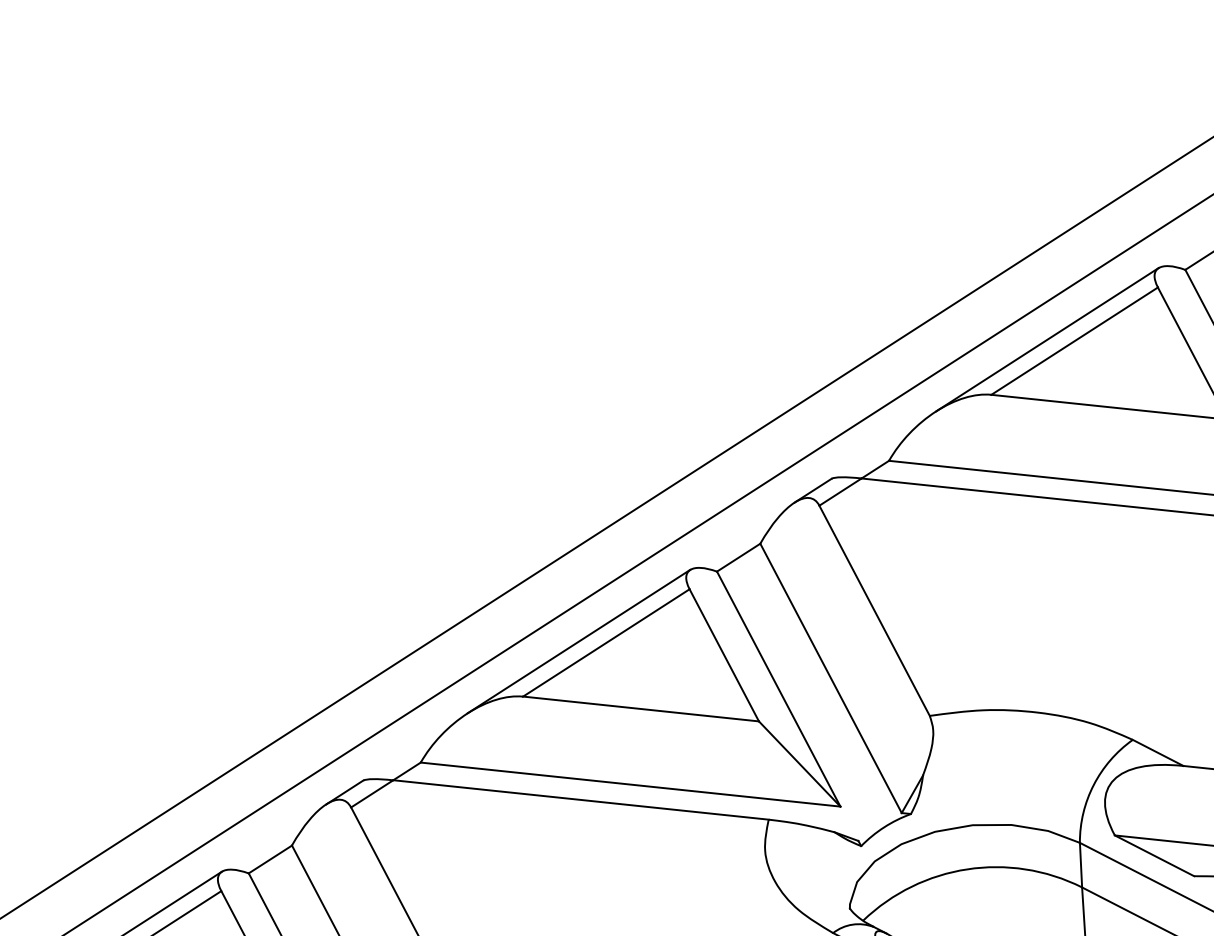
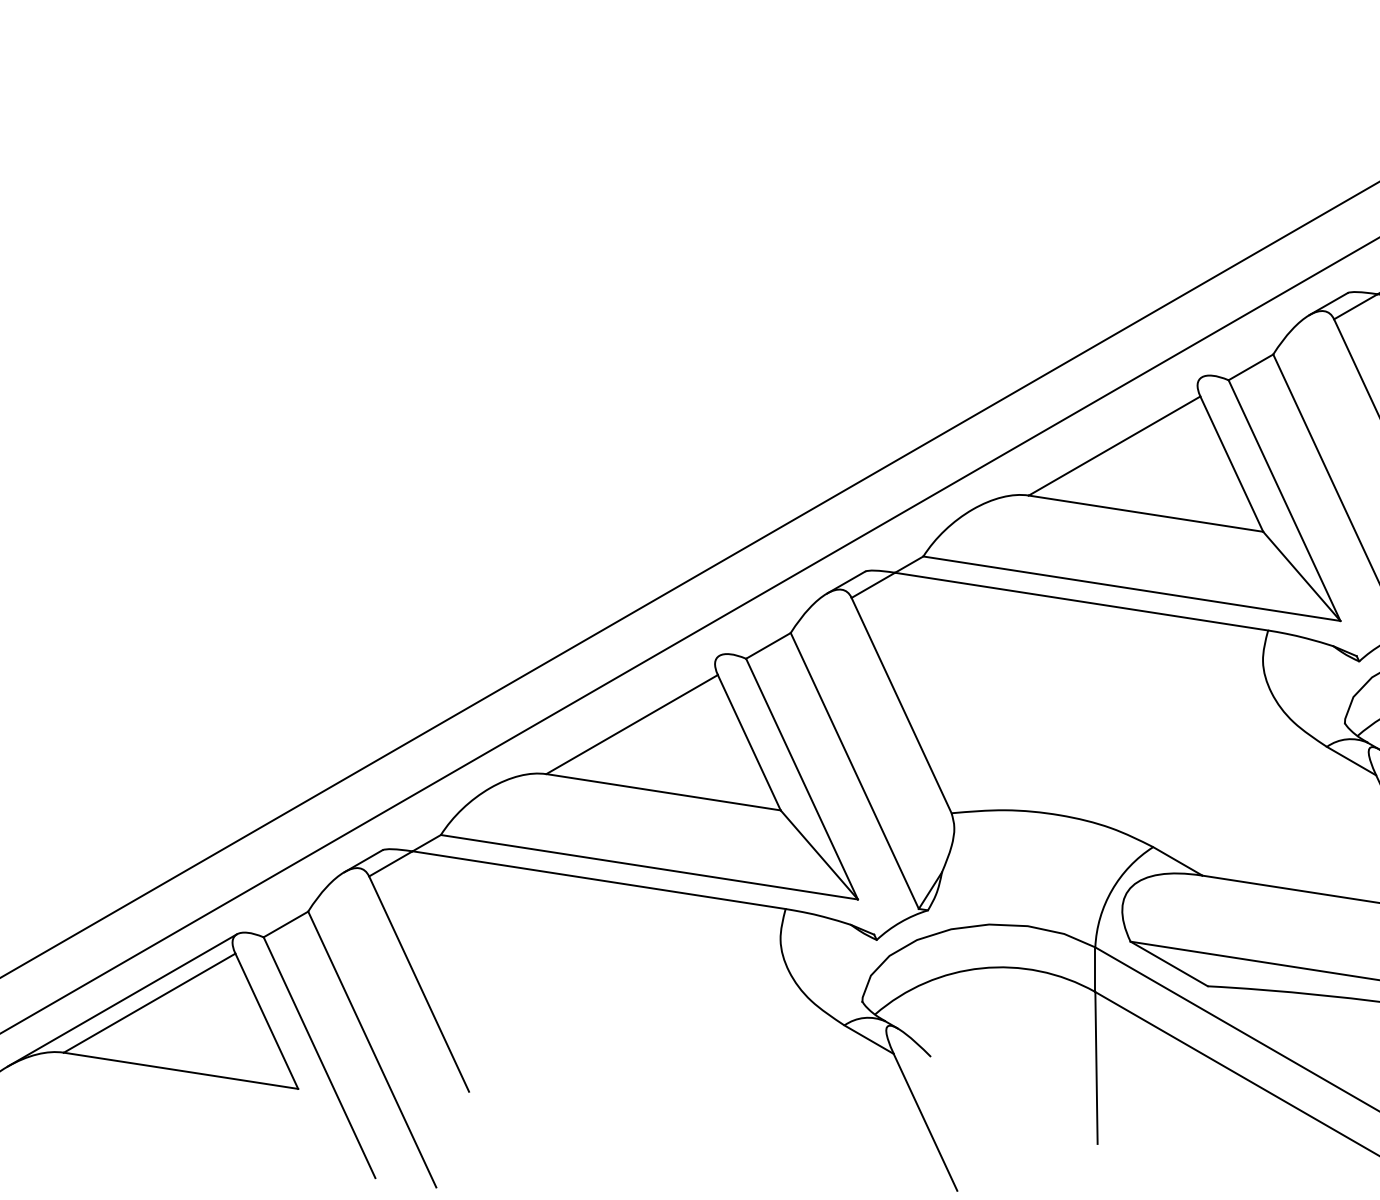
line: (1046, 339) -> (1086, 443), removed
line: (578, 641) -> (604, 721), removed

